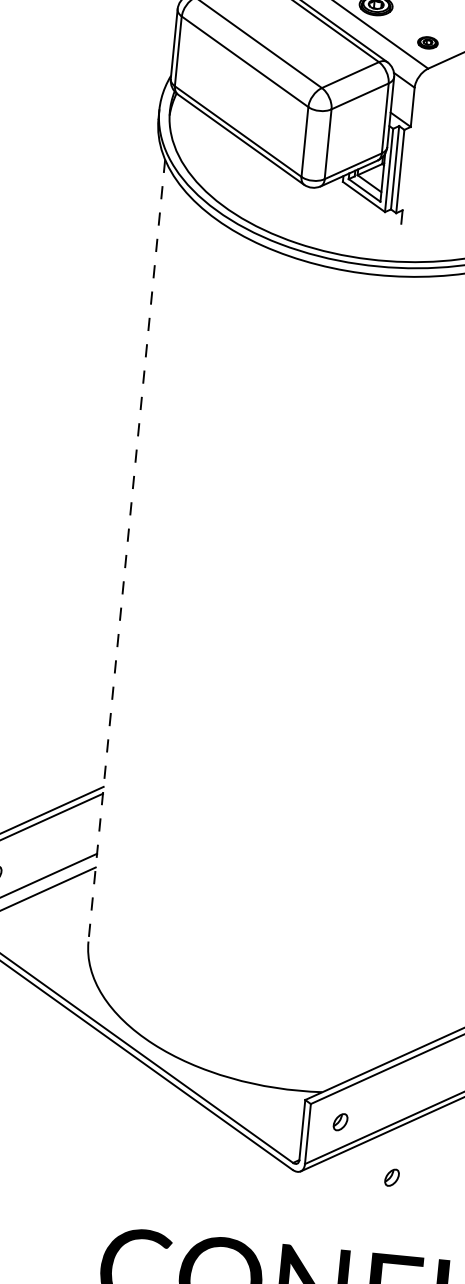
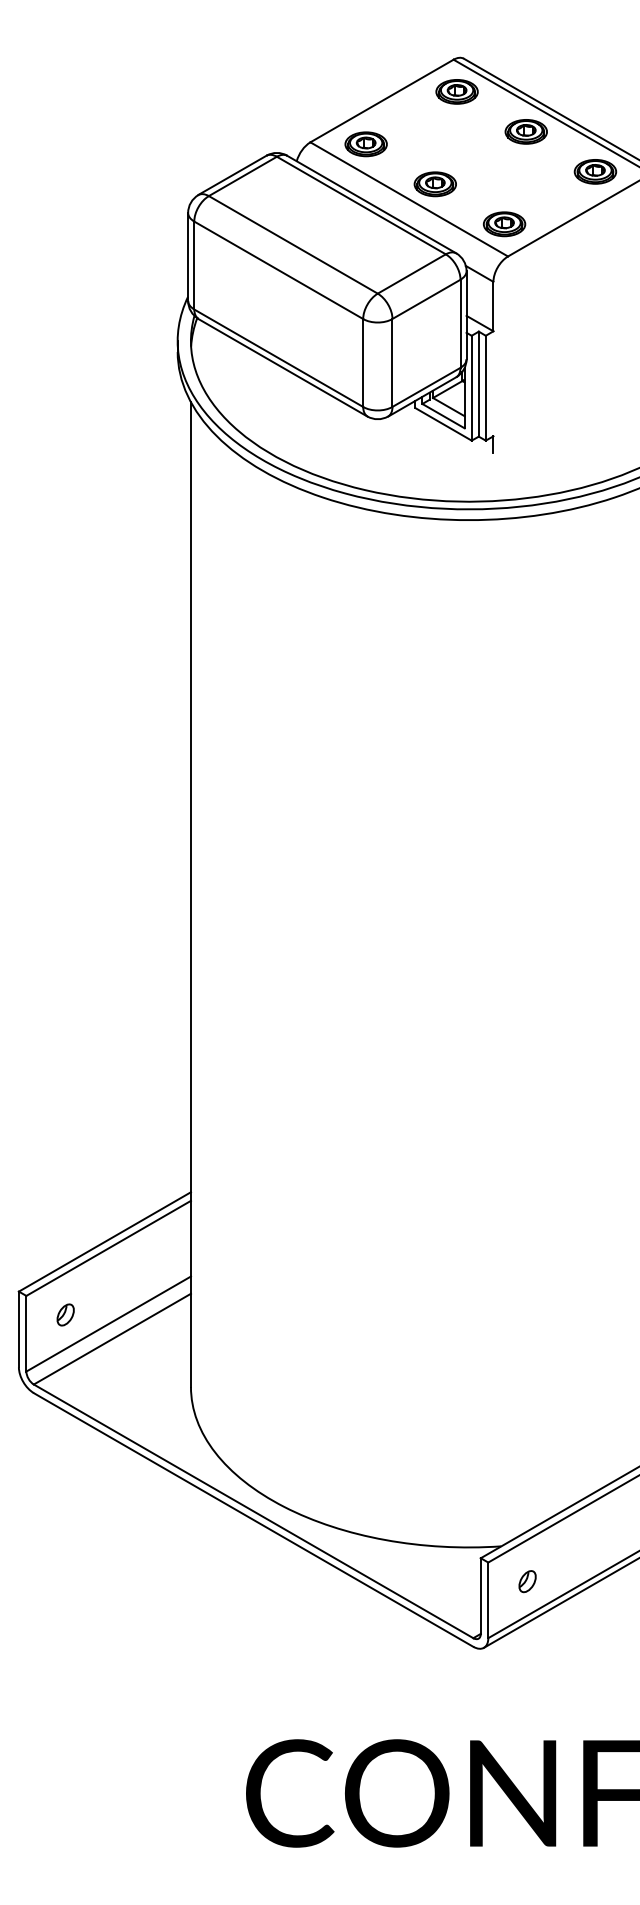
part: (427, 43) -> (504, 224), size x1.67
line: (126, 551) -> (190, 895), dashed -> solid
part: (391, 1177) -> (598, 1644), removed

